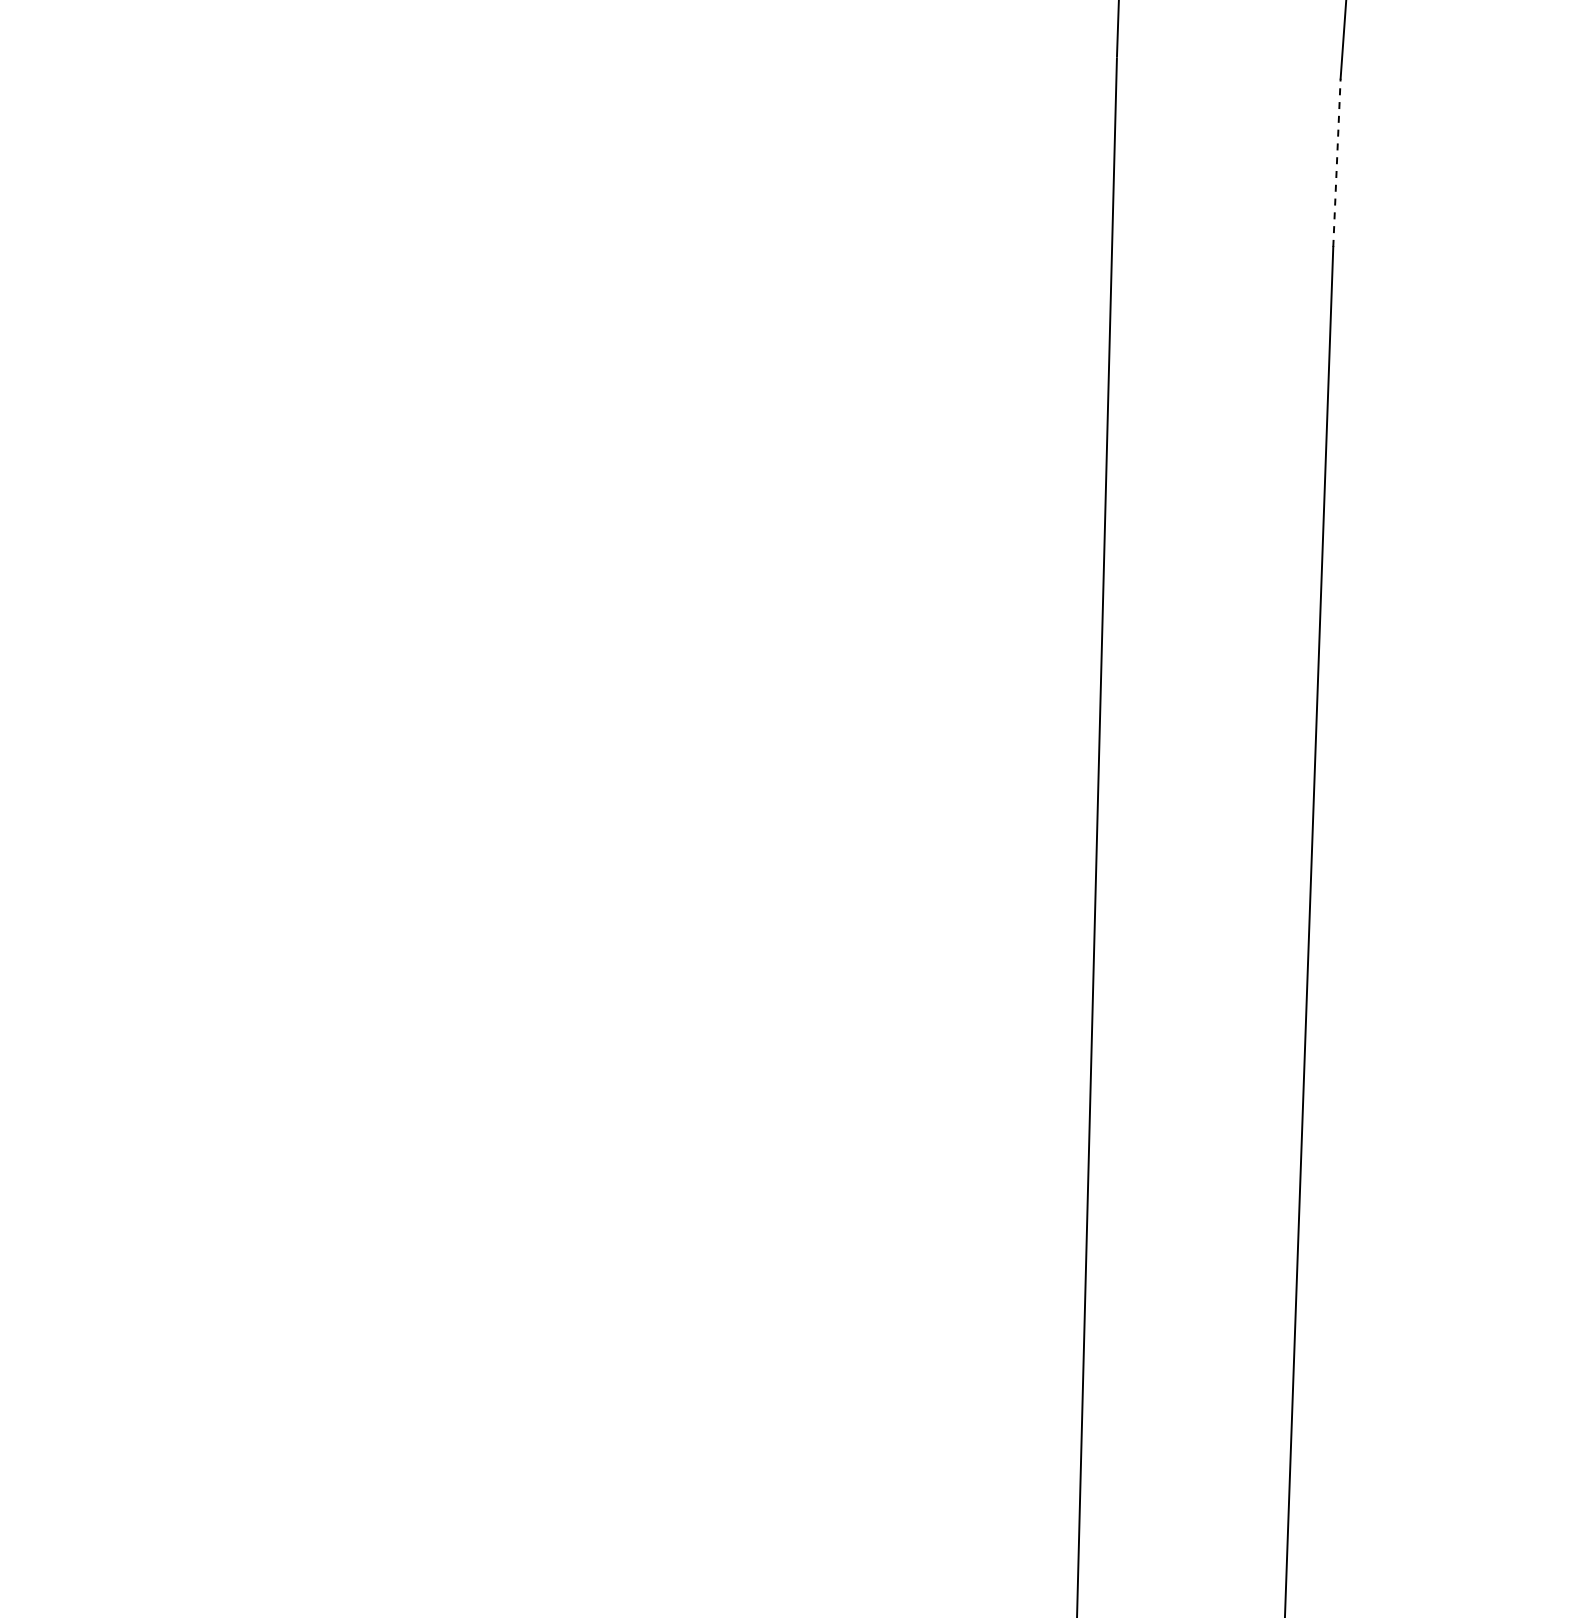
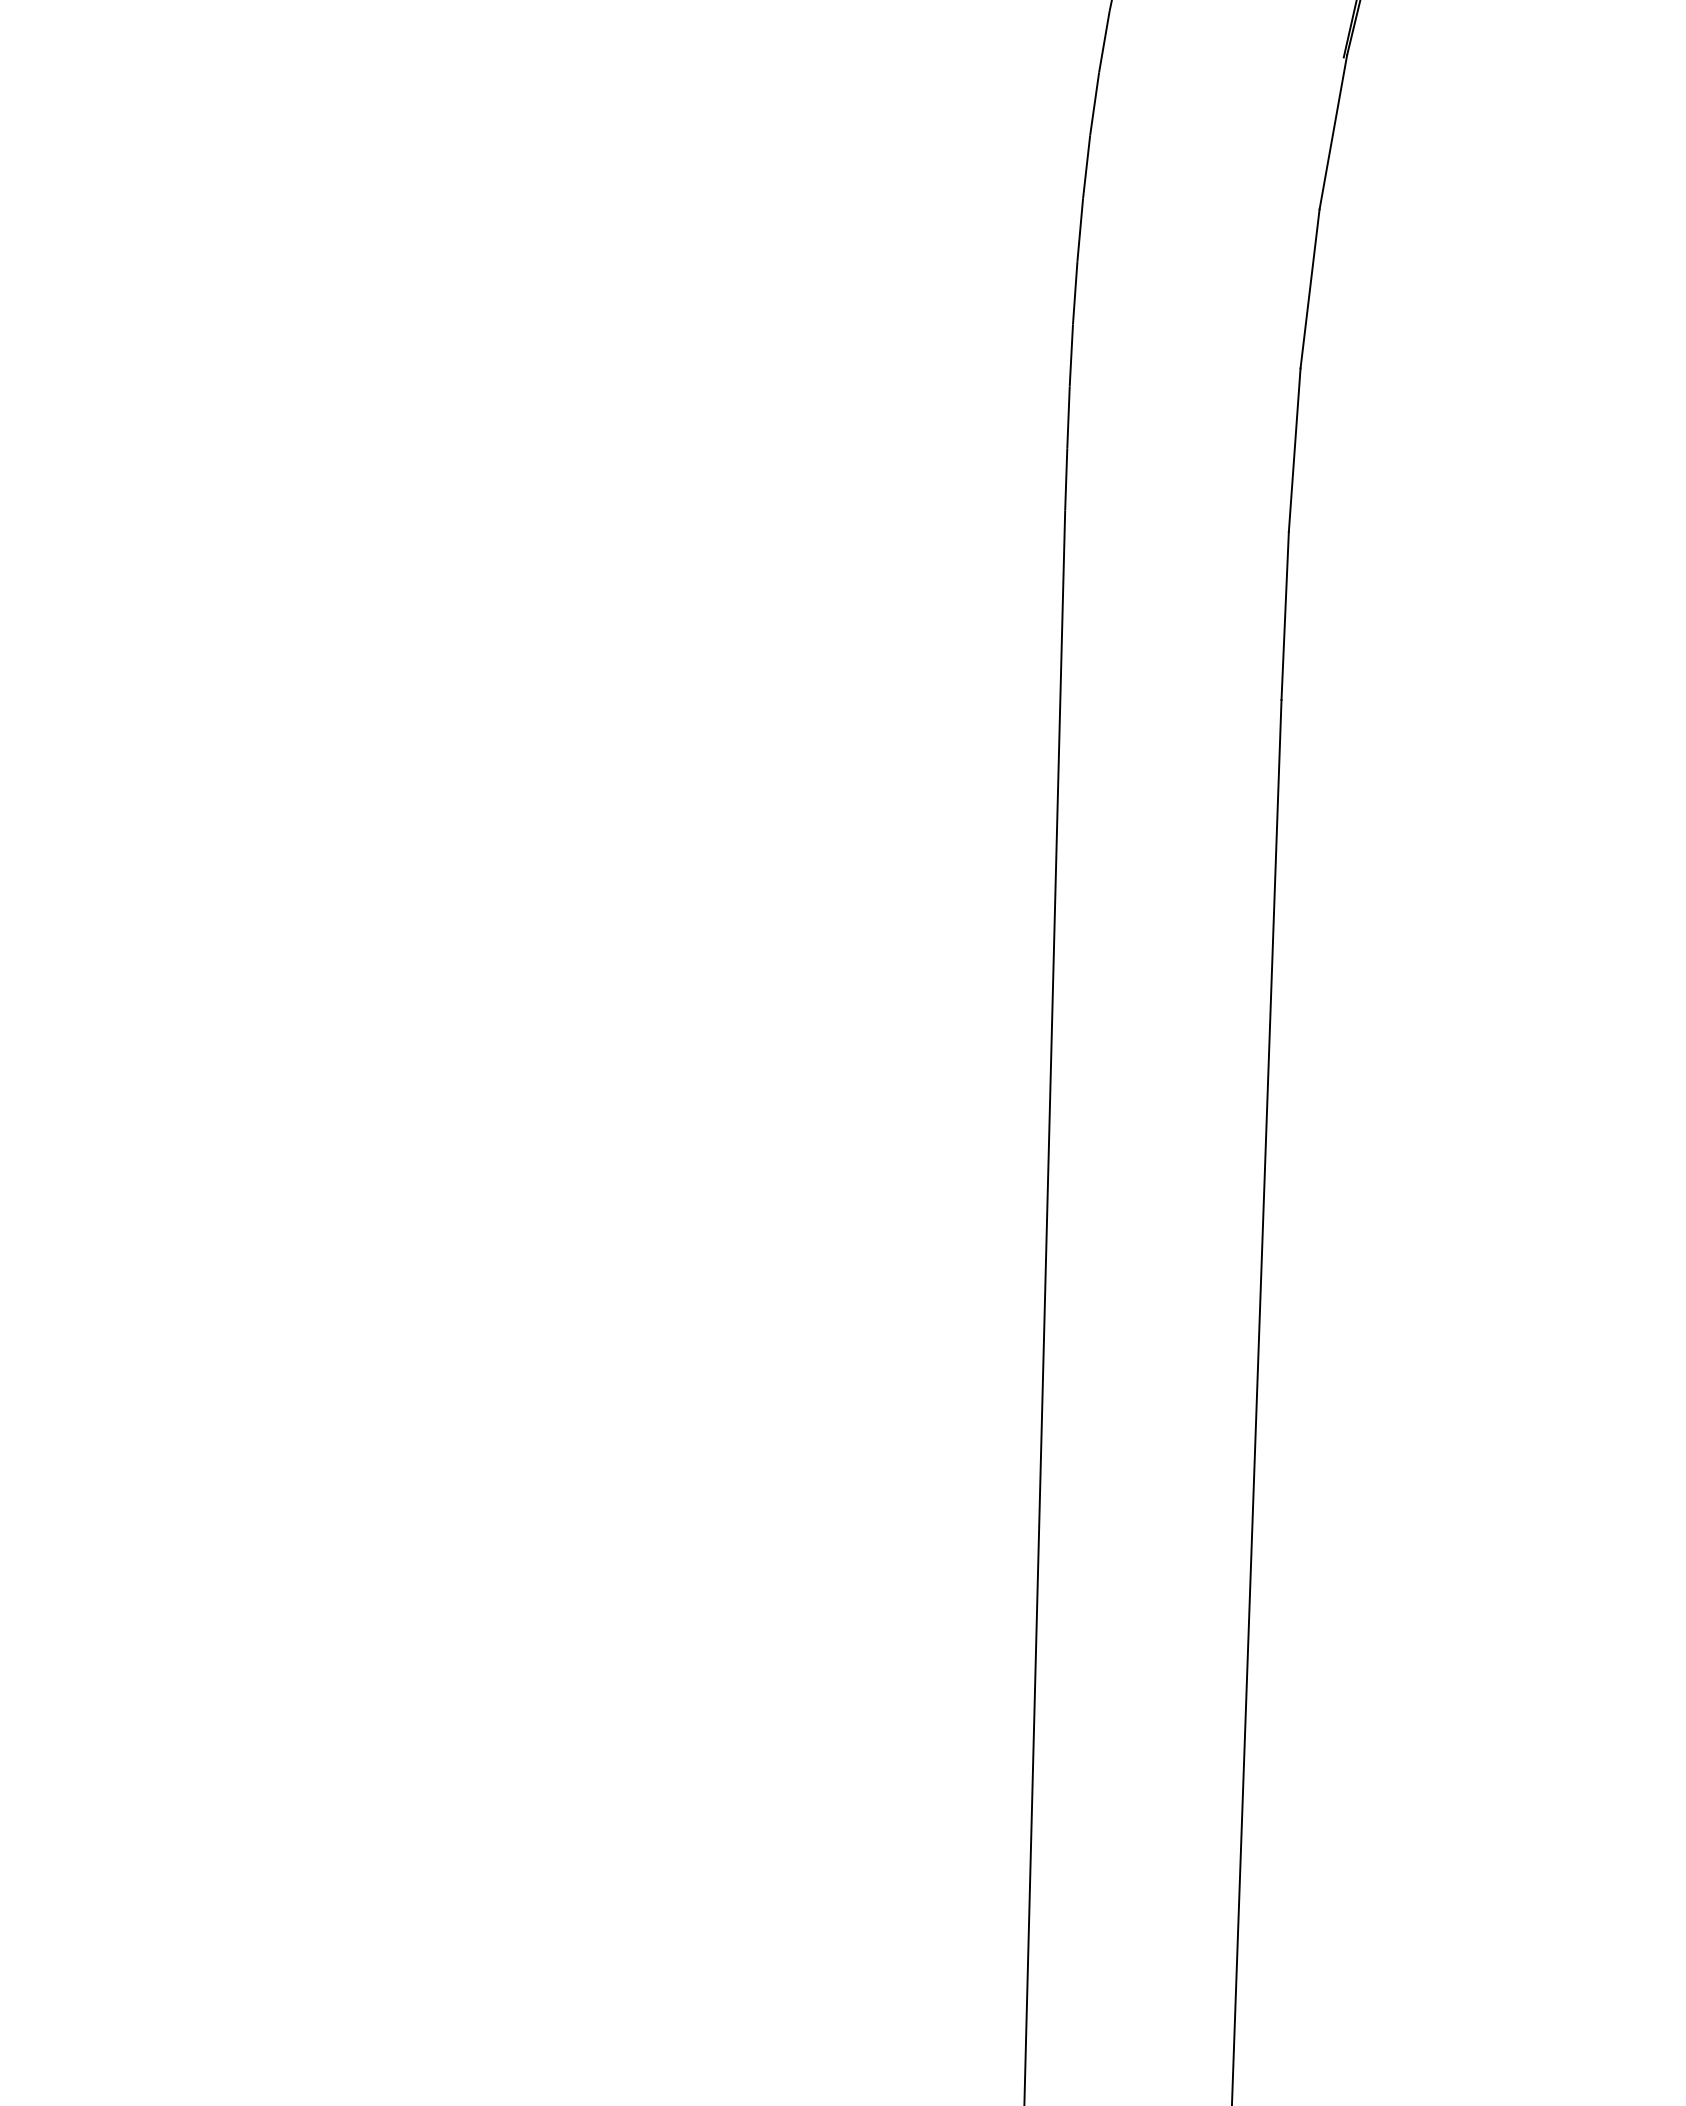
line: (1337, 162) -> (1285, 615), dashed -> solid

